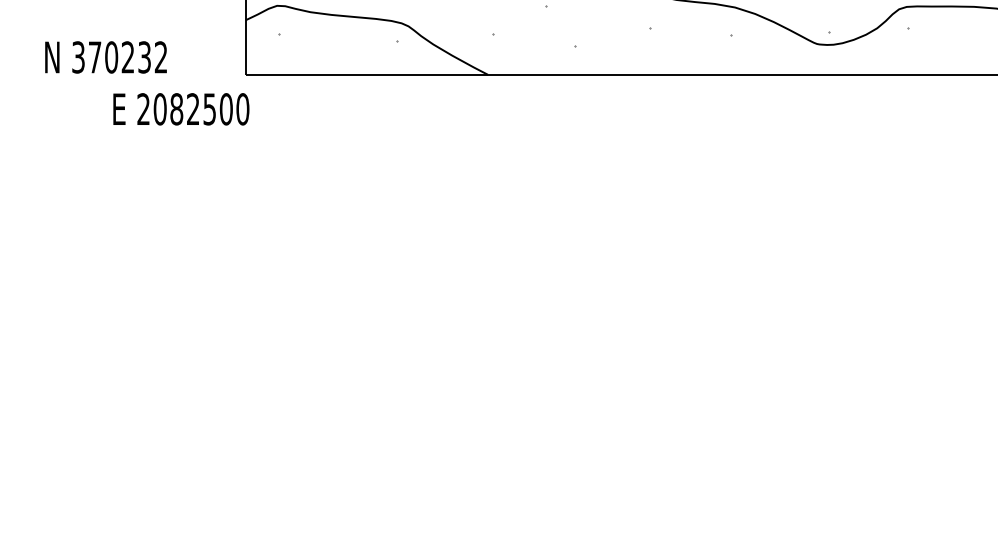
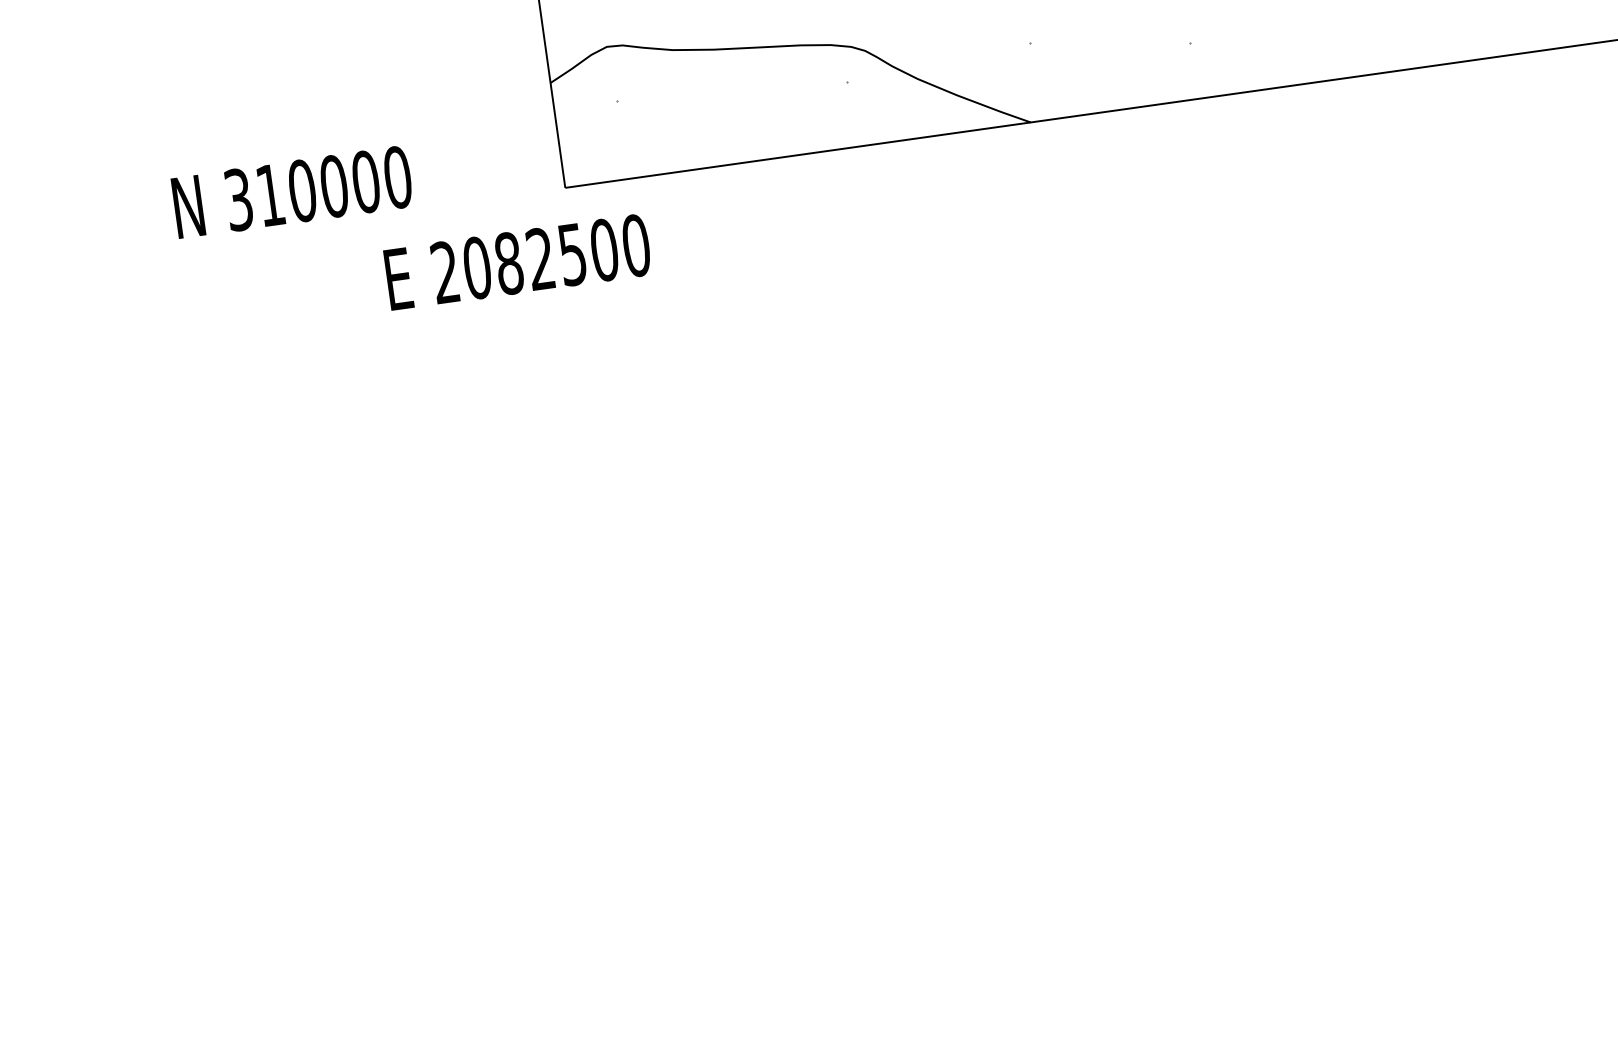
text: (128, 57) -> (334, 186), 370232 -> 310000
text: (181, 109) -> (518, 262), moved

